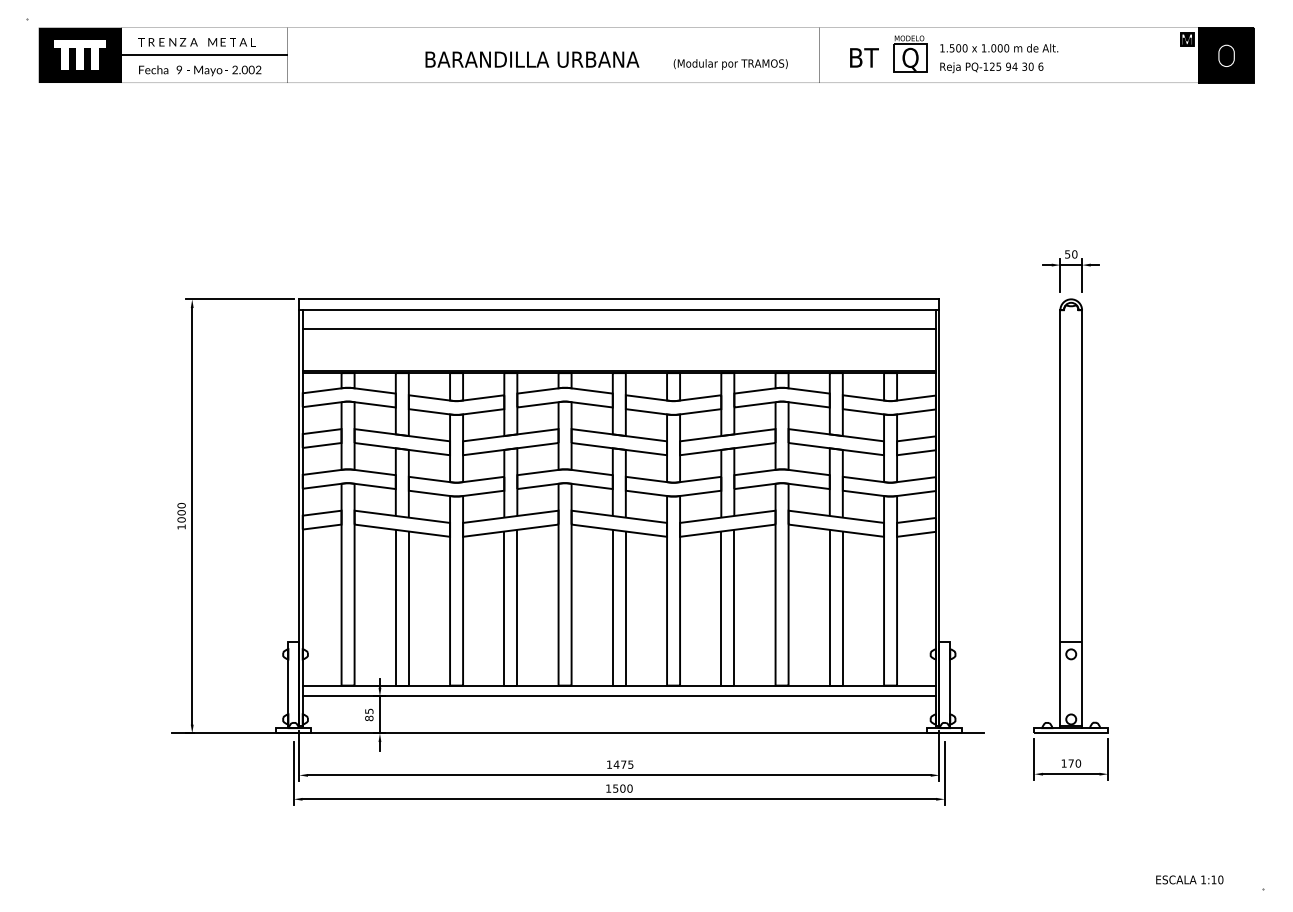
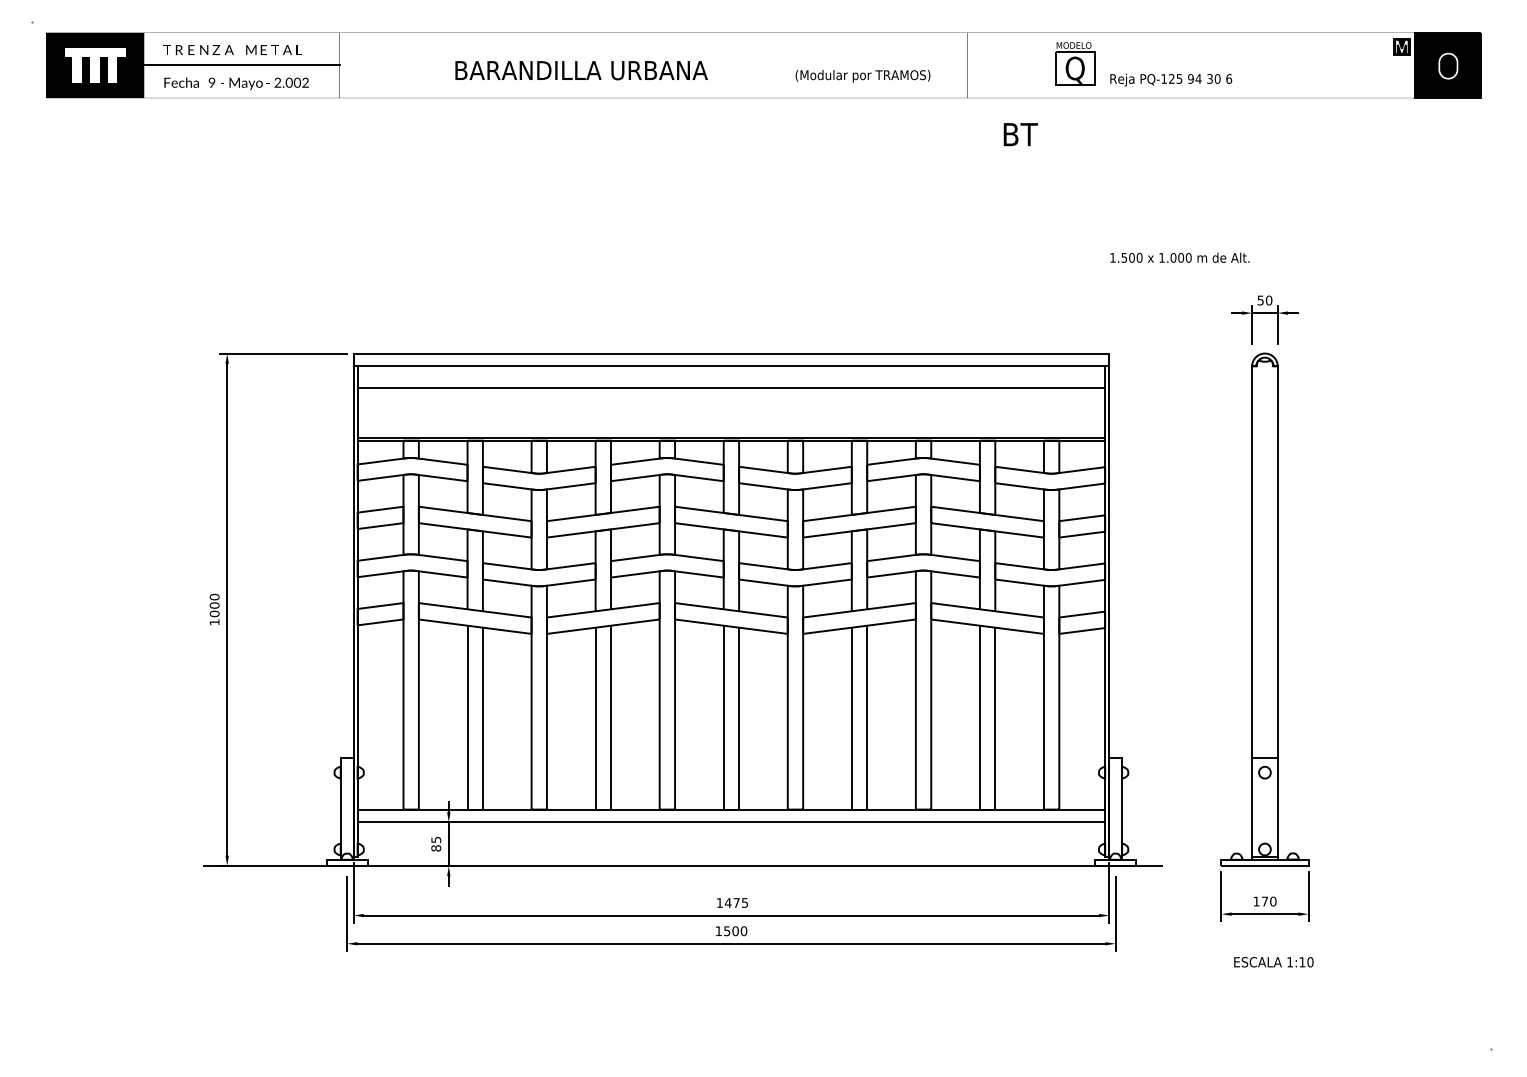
text: (999, 47) -> (1180, 256), moved
text: (864, 57) -> (1020, 134), moved
text: (532, 59) -> (581, 70), moved
text: (1189, 879) -> (1273, 961), moved

